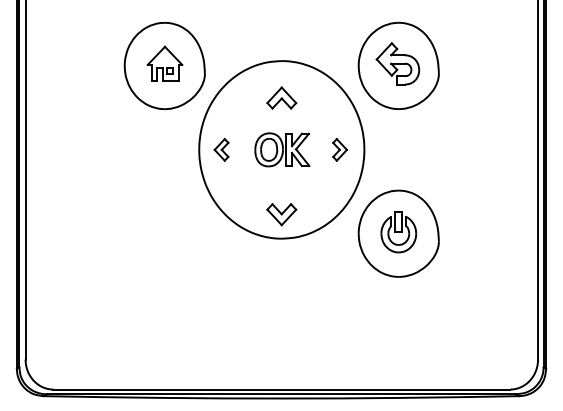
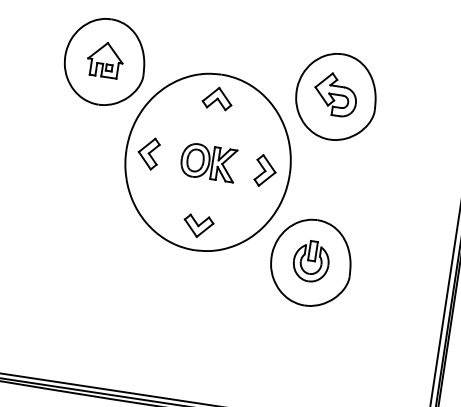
part: (281, 97) -> (217, 97), moved
part: (221, 149) -> (148, 153), size x1.43
part: (339, 149) -> (265, 170), size x1.43

